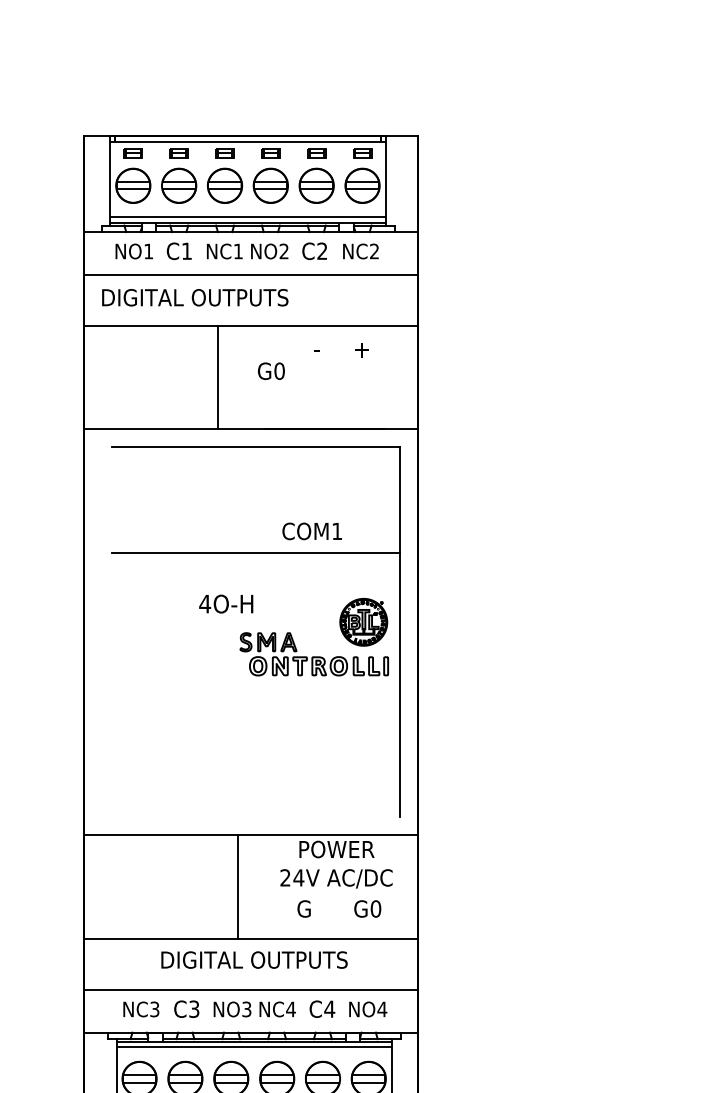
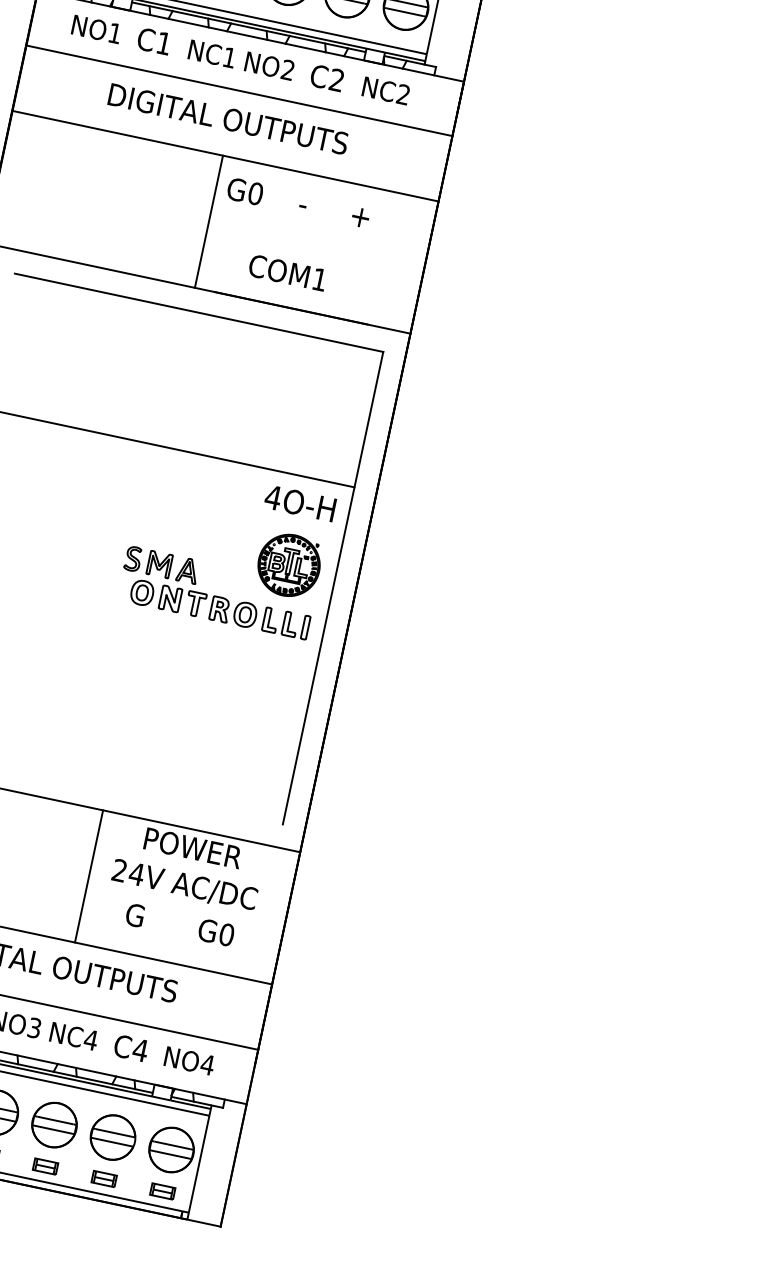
text: (195, 297) -> (228, 118), moved
text: (271, 370) -> (245, 190), moved
line: (218, 377) -> (209, 221), moved
text: (311, 531) -> (286, 272), moved
text: (226, 603) -> (300, 502), moved
line: (238, 886) -> (89, 875), moved

